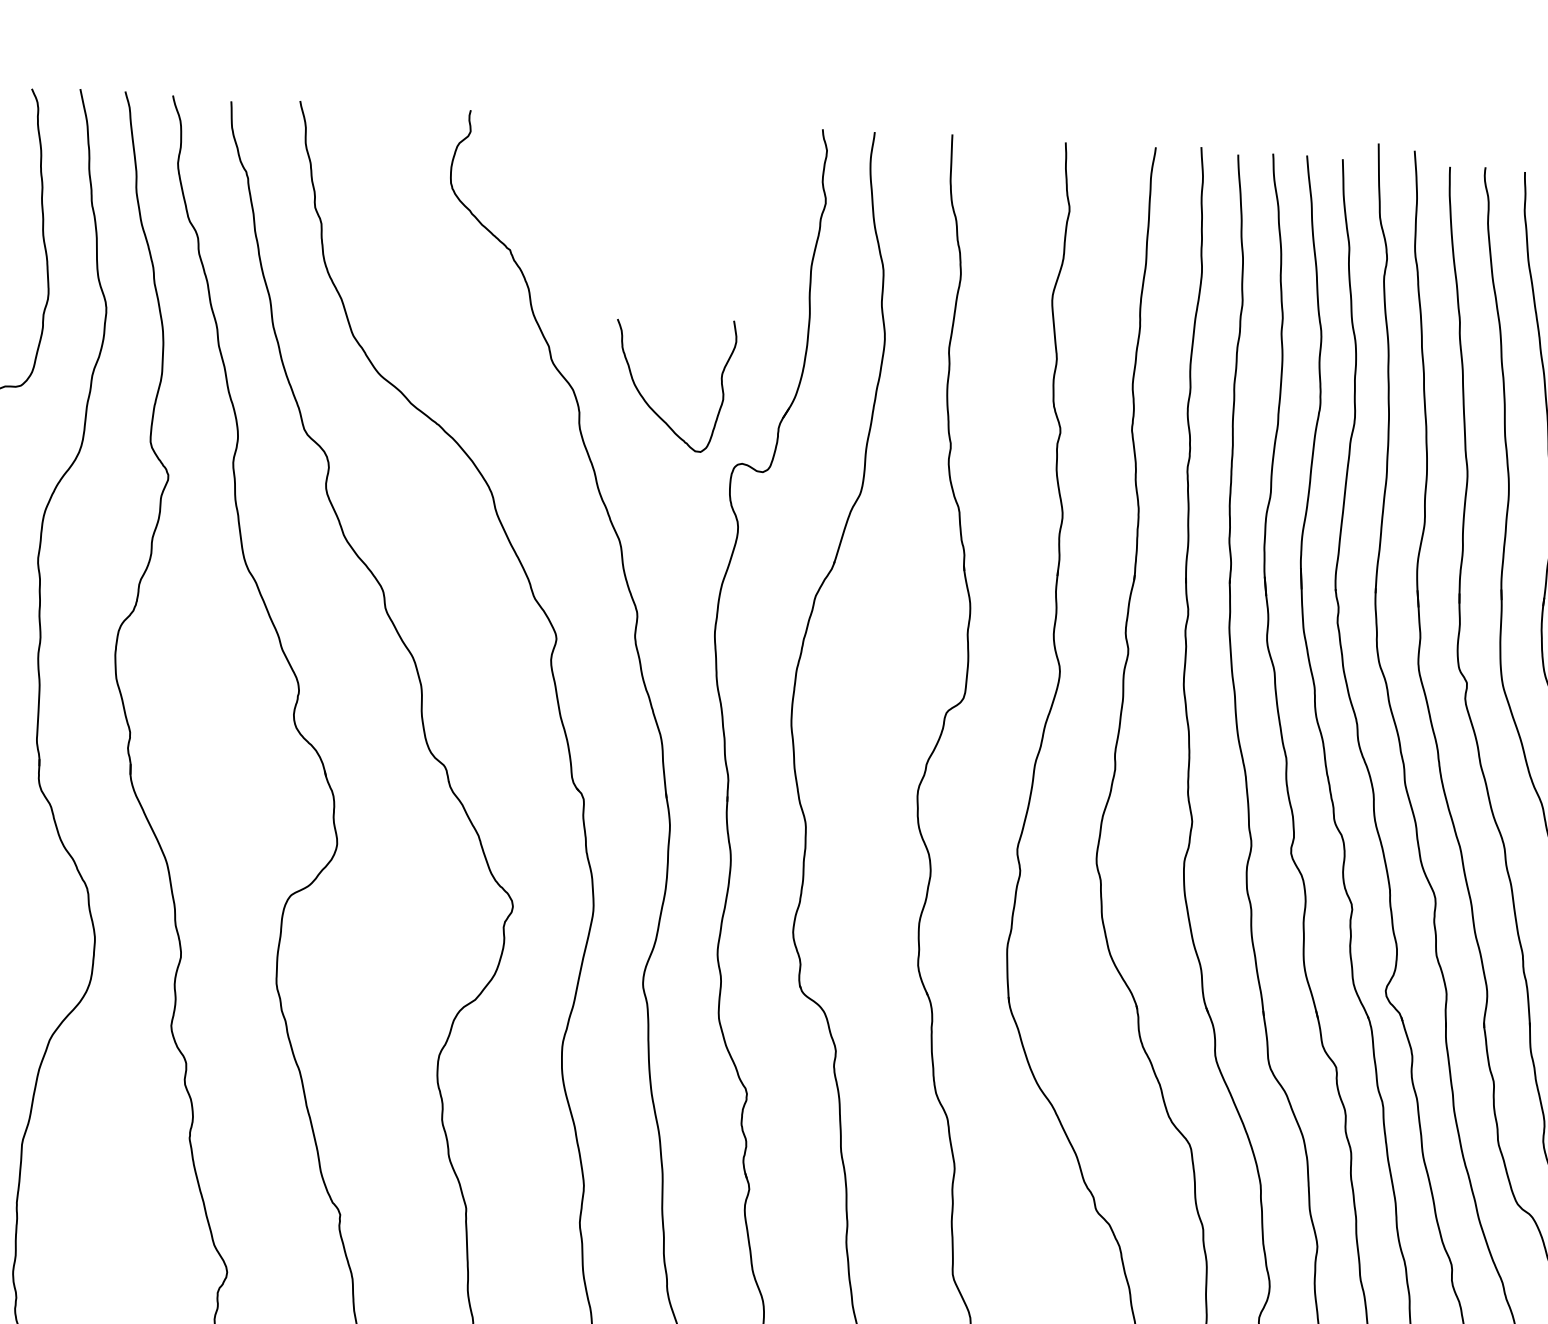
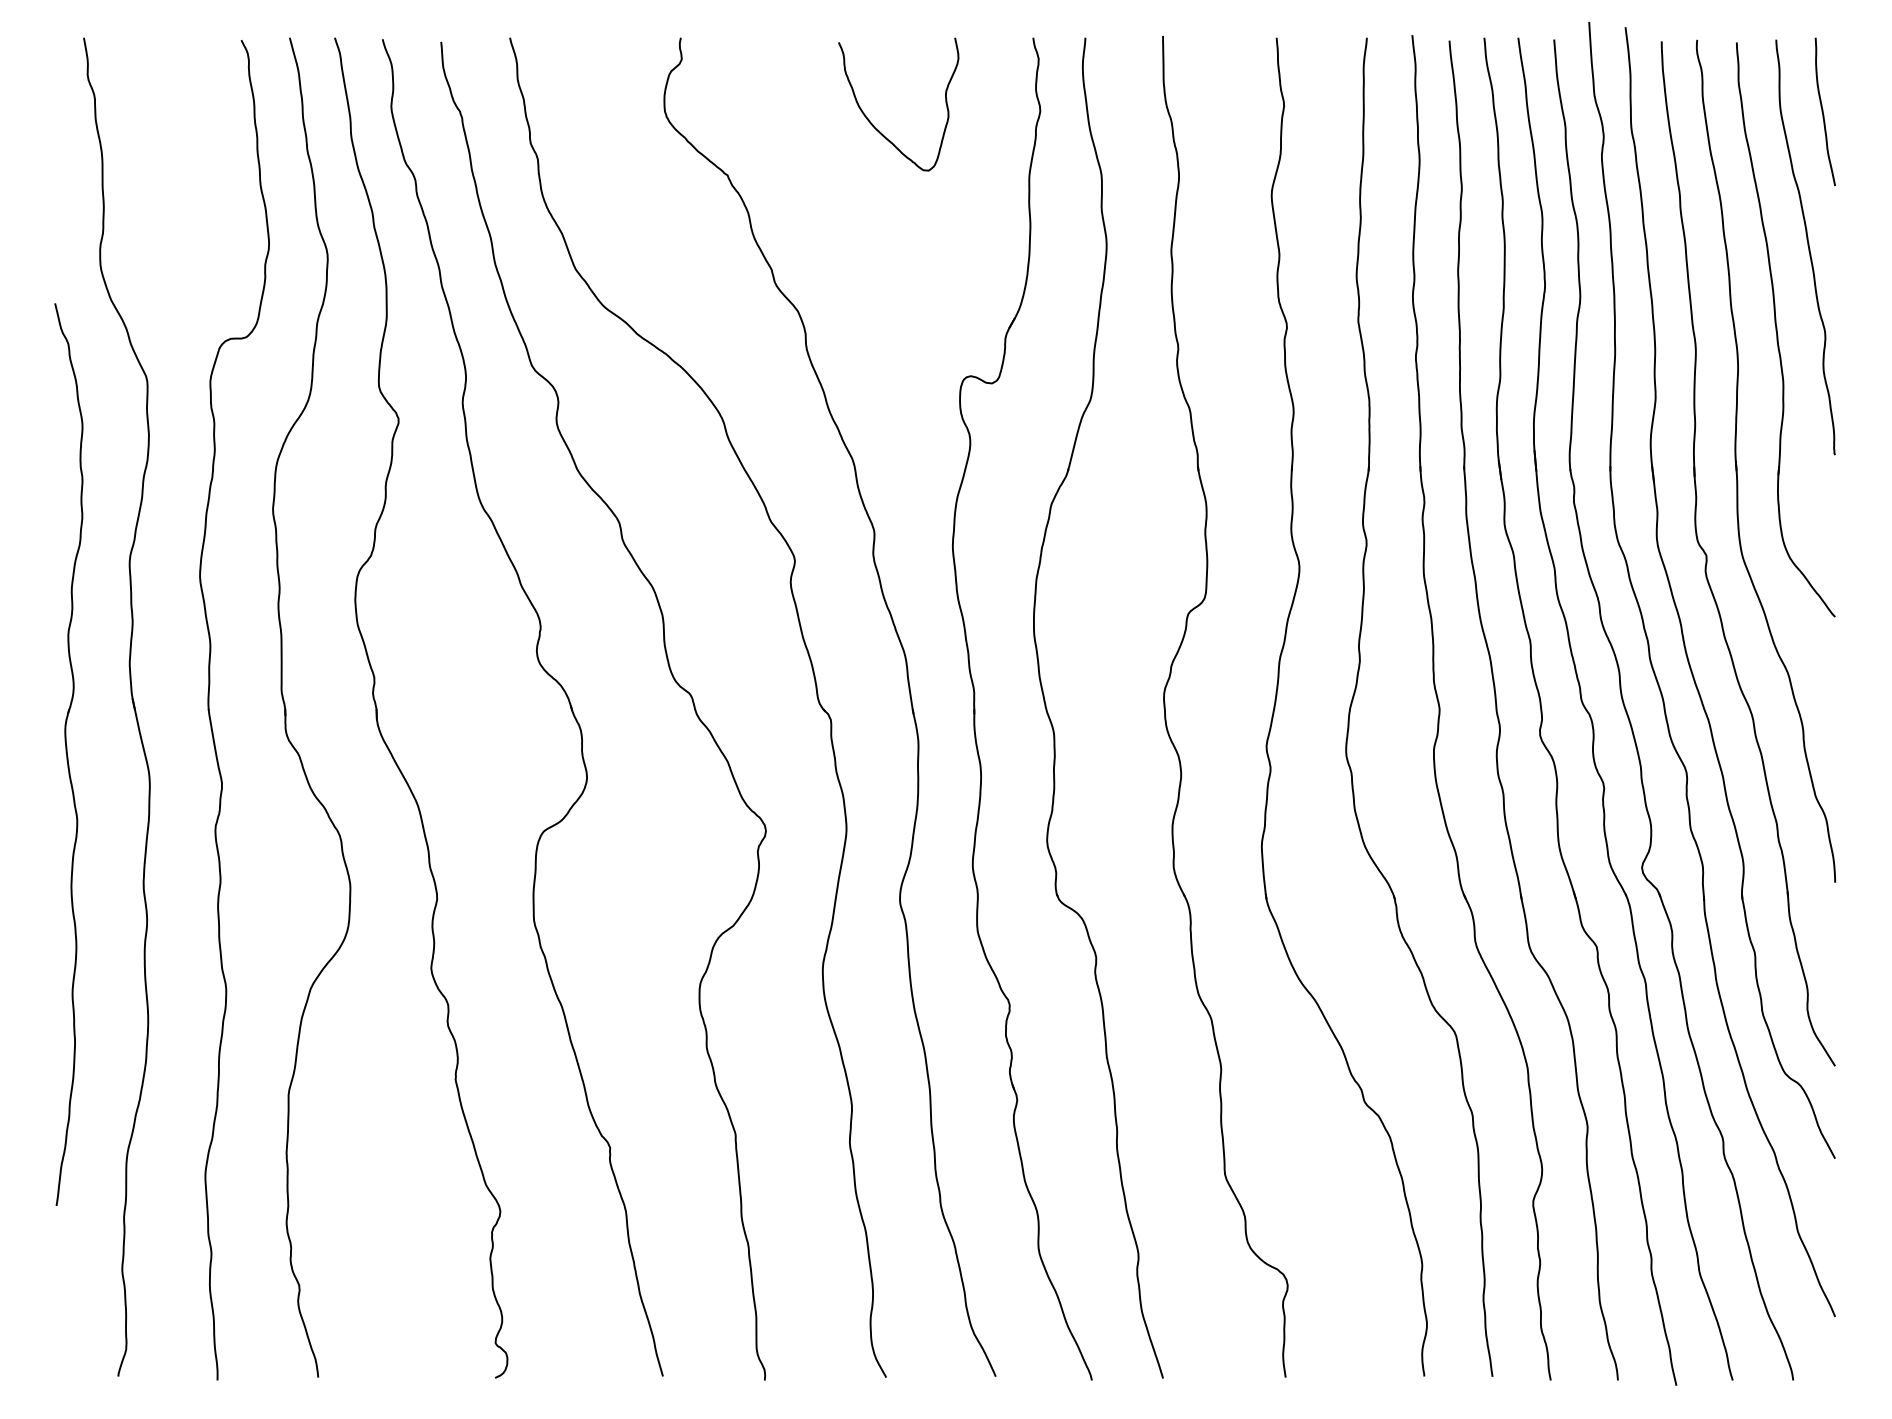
curve: (648, 403) -> (874, 125), moved

